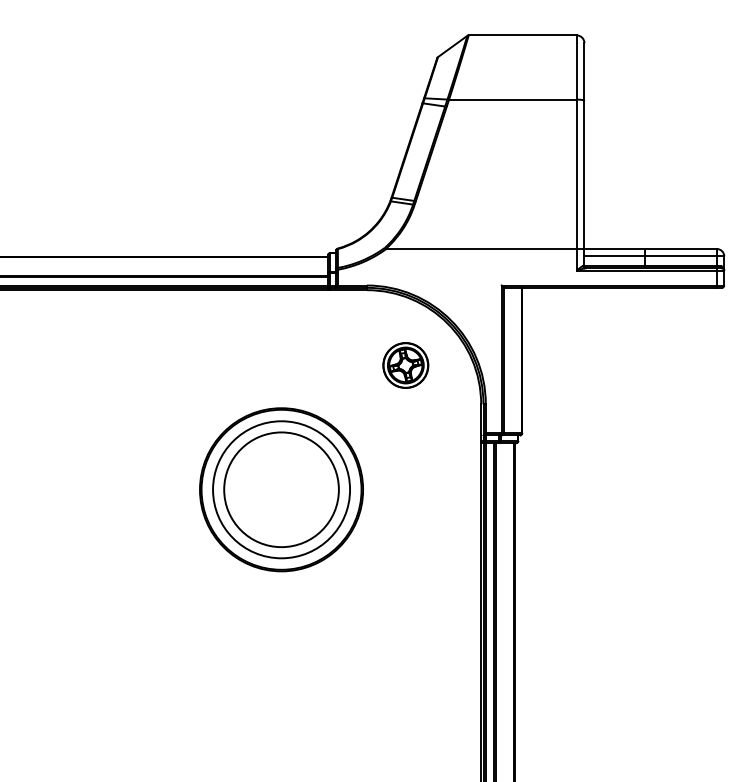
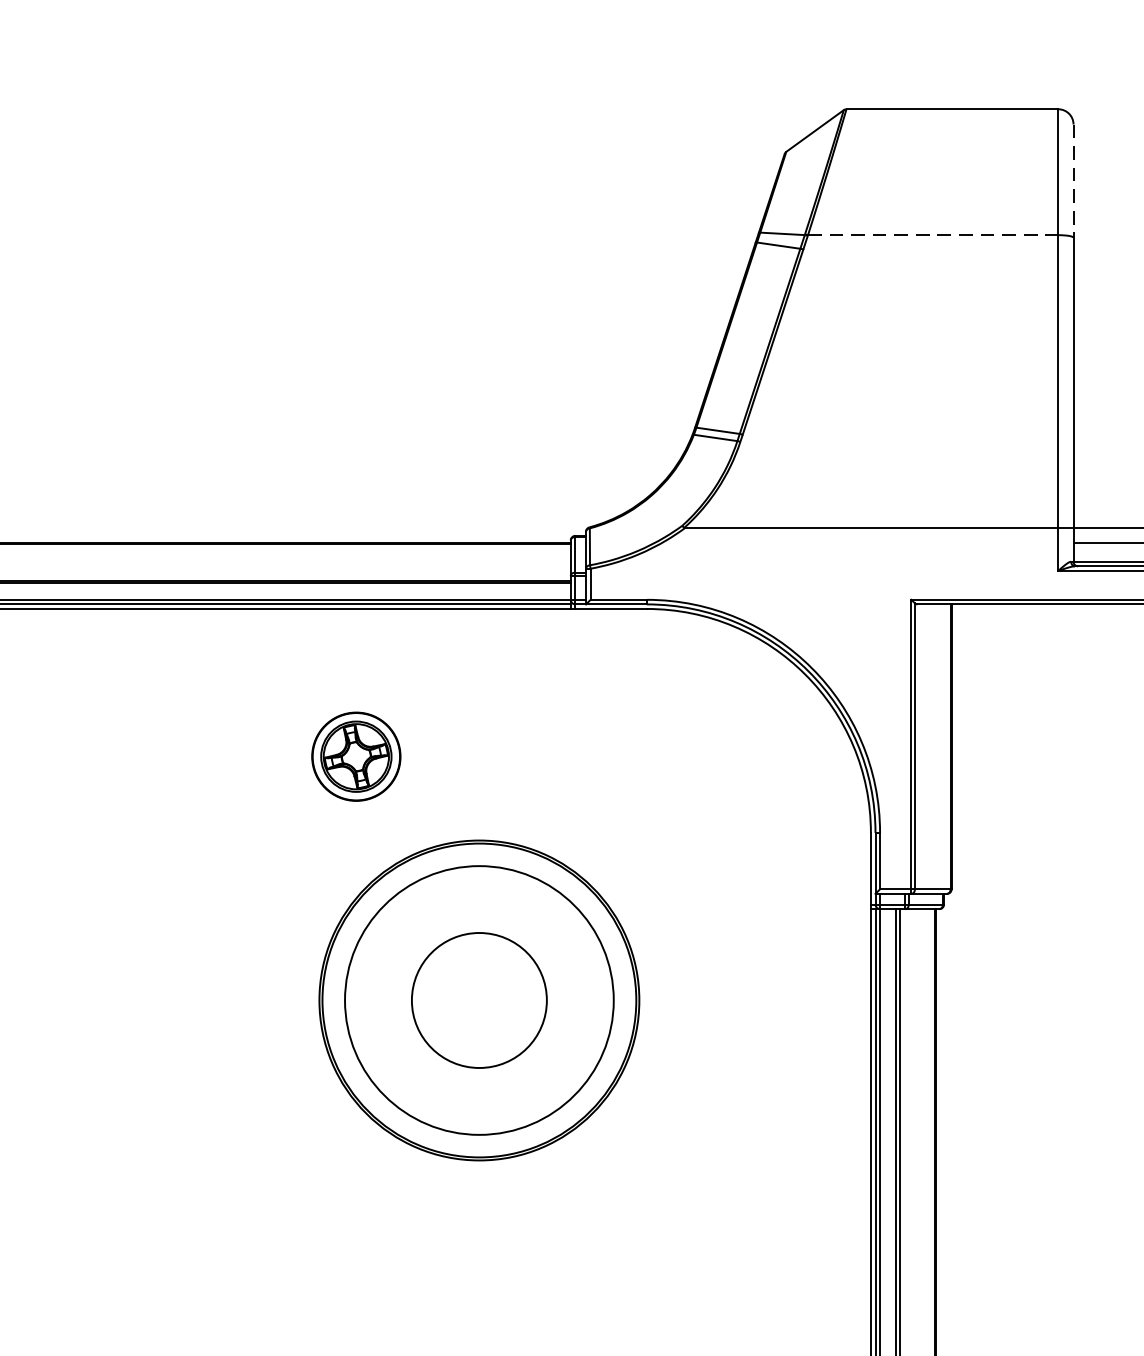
line: (584, 72) -> (1073, 182), solid -> dashed
line: (512, 99) -> (932, 234), solid -> dashed
part: (405, 365) -> (355, 756), moved
circle: (281, 489) -> (479, 999), size x0.6

